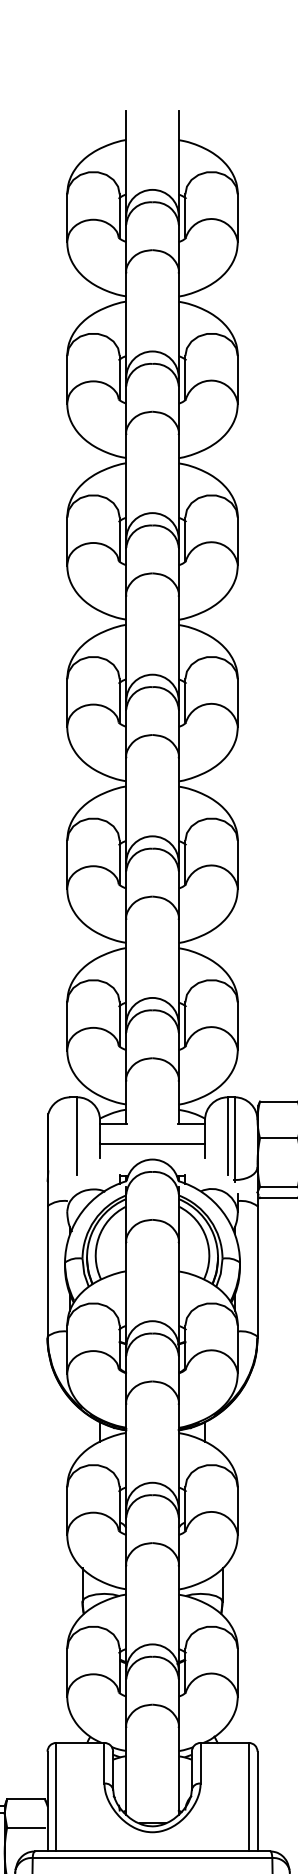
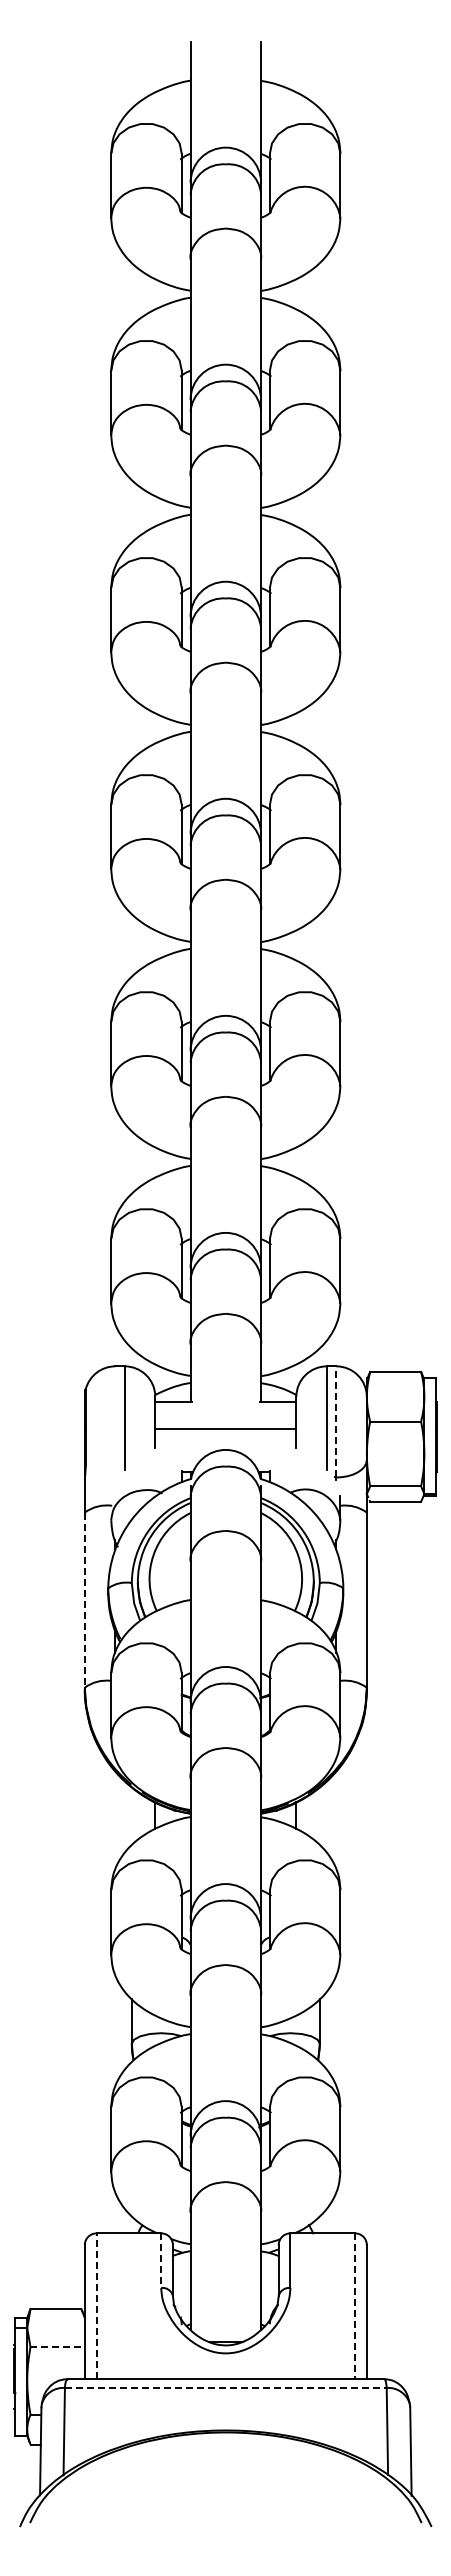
line: (234, 1138) -> (336, 1421), solid -> dashed
line: (47, 1271) -> (84, 1600), solid -> dashed
line: (104, 1763) -> (161, 2261), solid -> dashed
line: (56, 1797) -> (96, 2306), solid -> dashed
line: (249, 1797) -> (355, 2306), solid -> dashed
line: (25, 1827) -> (55, 2347), solid -> dashed
line: (152, 1857) -> (225, 2387), solid -> dashed

